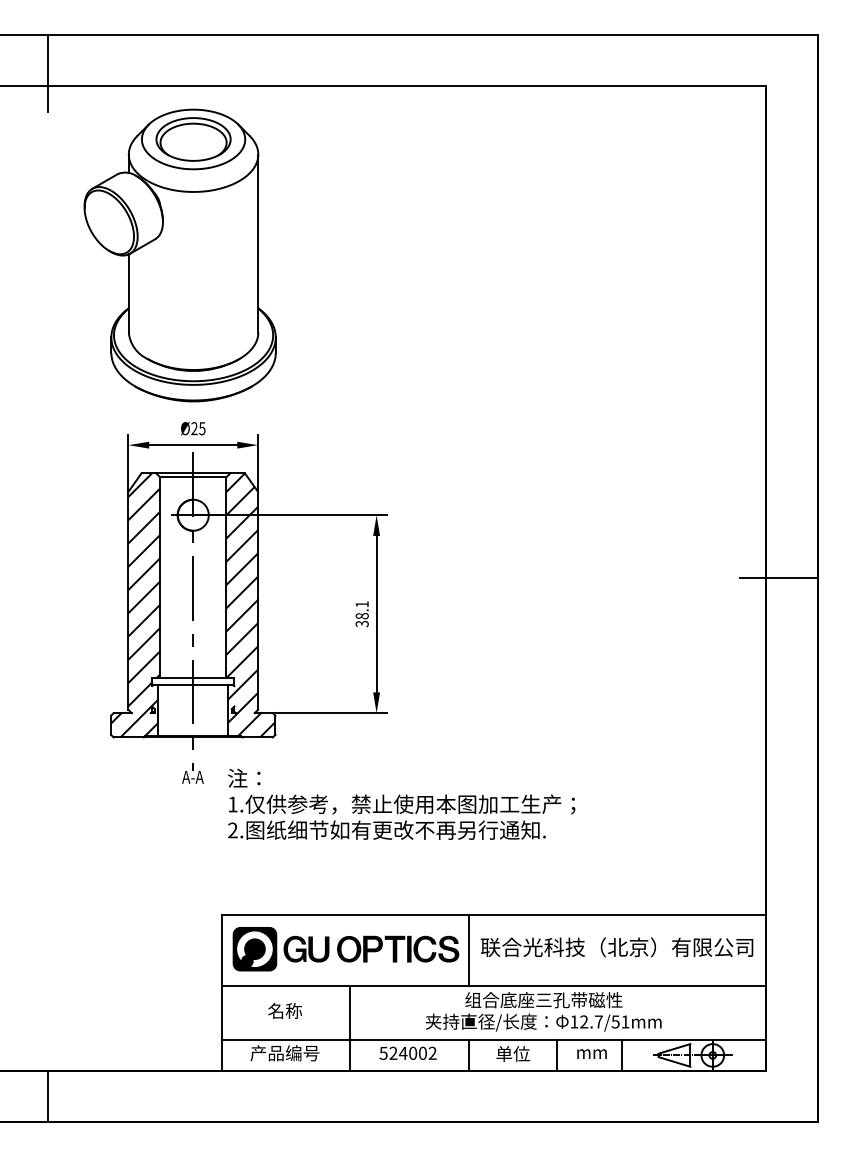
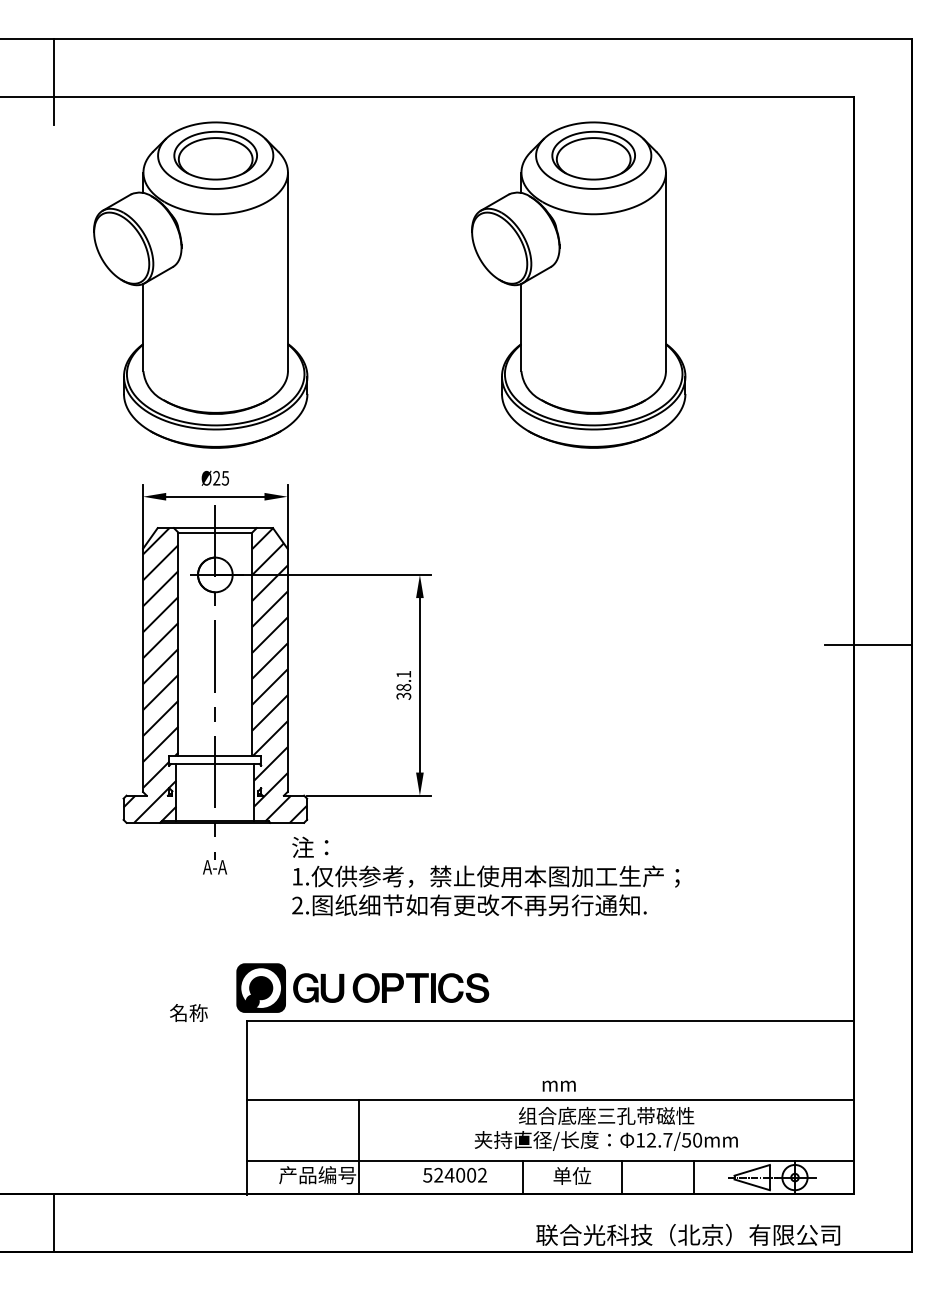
part: (518, 254) -> (578, 284), added
text: (401, 804) -> (485, 876), moved
text: (617, 946) -> (688, 1234), moved
part: (345, 948) -> (362, 987), moved
line: (468, 950) -> (522, 1060), removed
text: (284, 1010) -> (188, 1012), moved
text: (625, 1021) -> (697, 1139), 12.7/51mm -> 12.7/50mm
line: (350, 1028) -> (358, 1147), moved
text: (591, 1053) -> (558, 1085), moved

